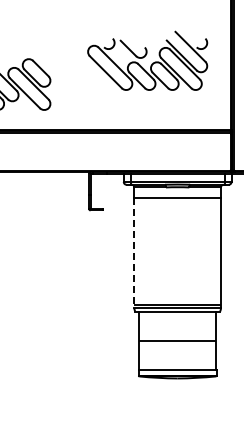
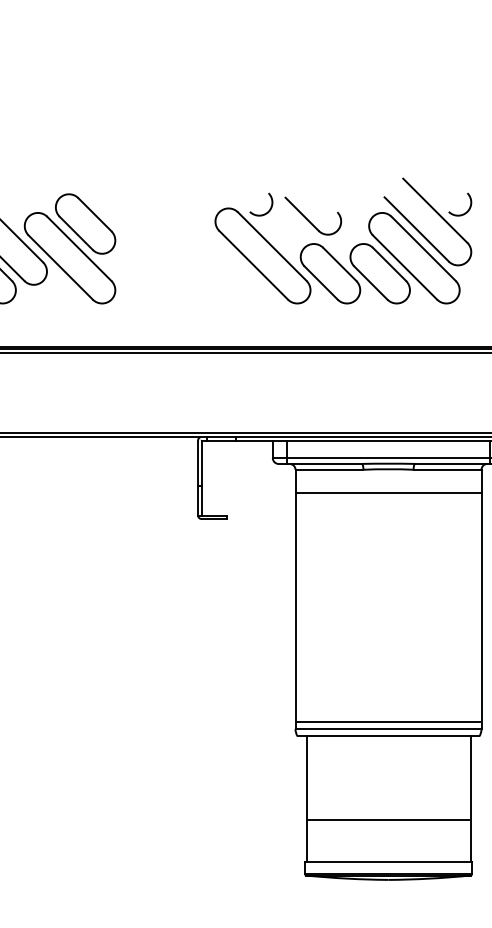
part: (147, 60) -> (343, 240), moved
line: (134, 253) -> (295, 611), dashed -> solid
line: (177, 340) -> (388, 819), moved

